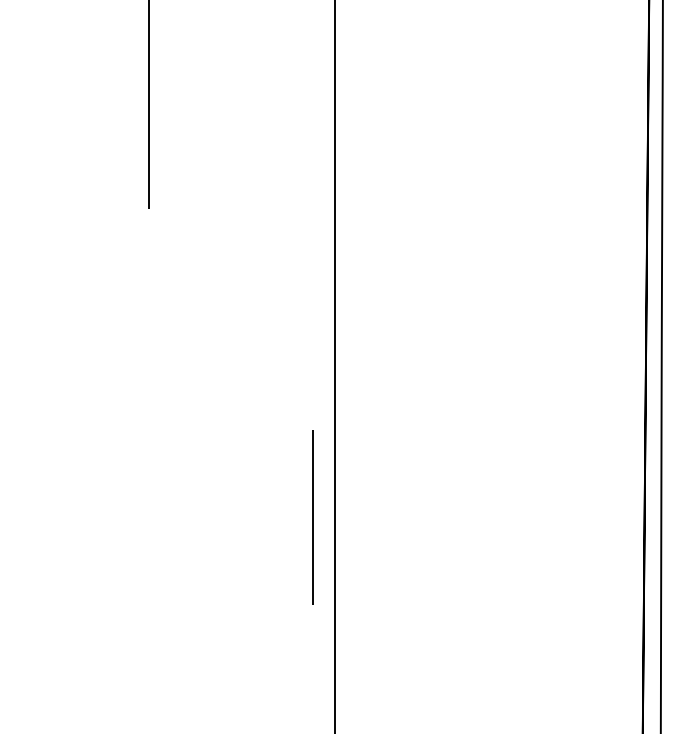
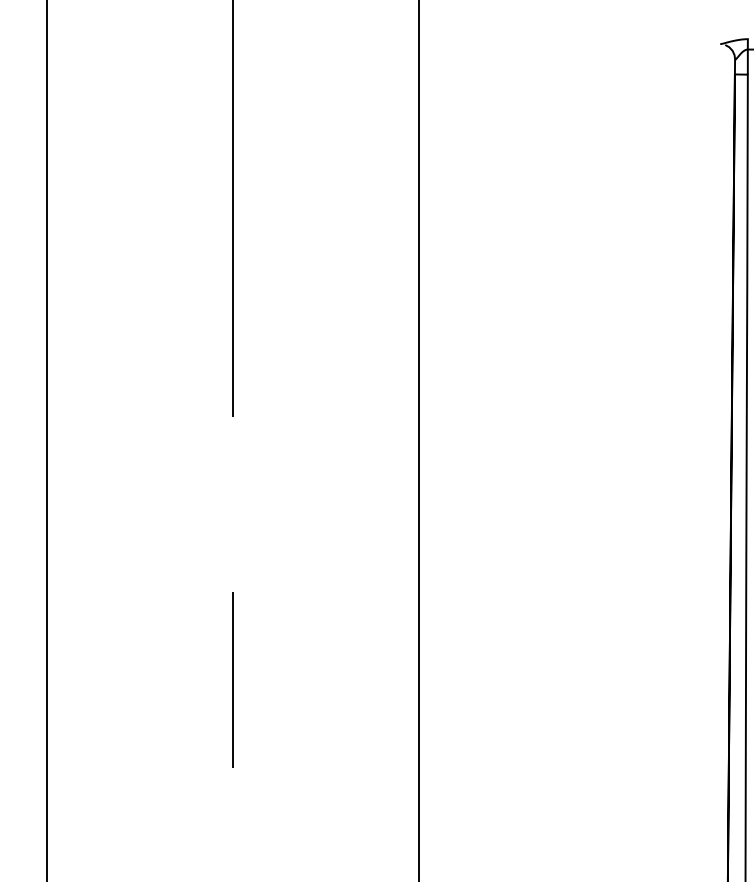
line: (311, 517) -> (232, 679), moved

